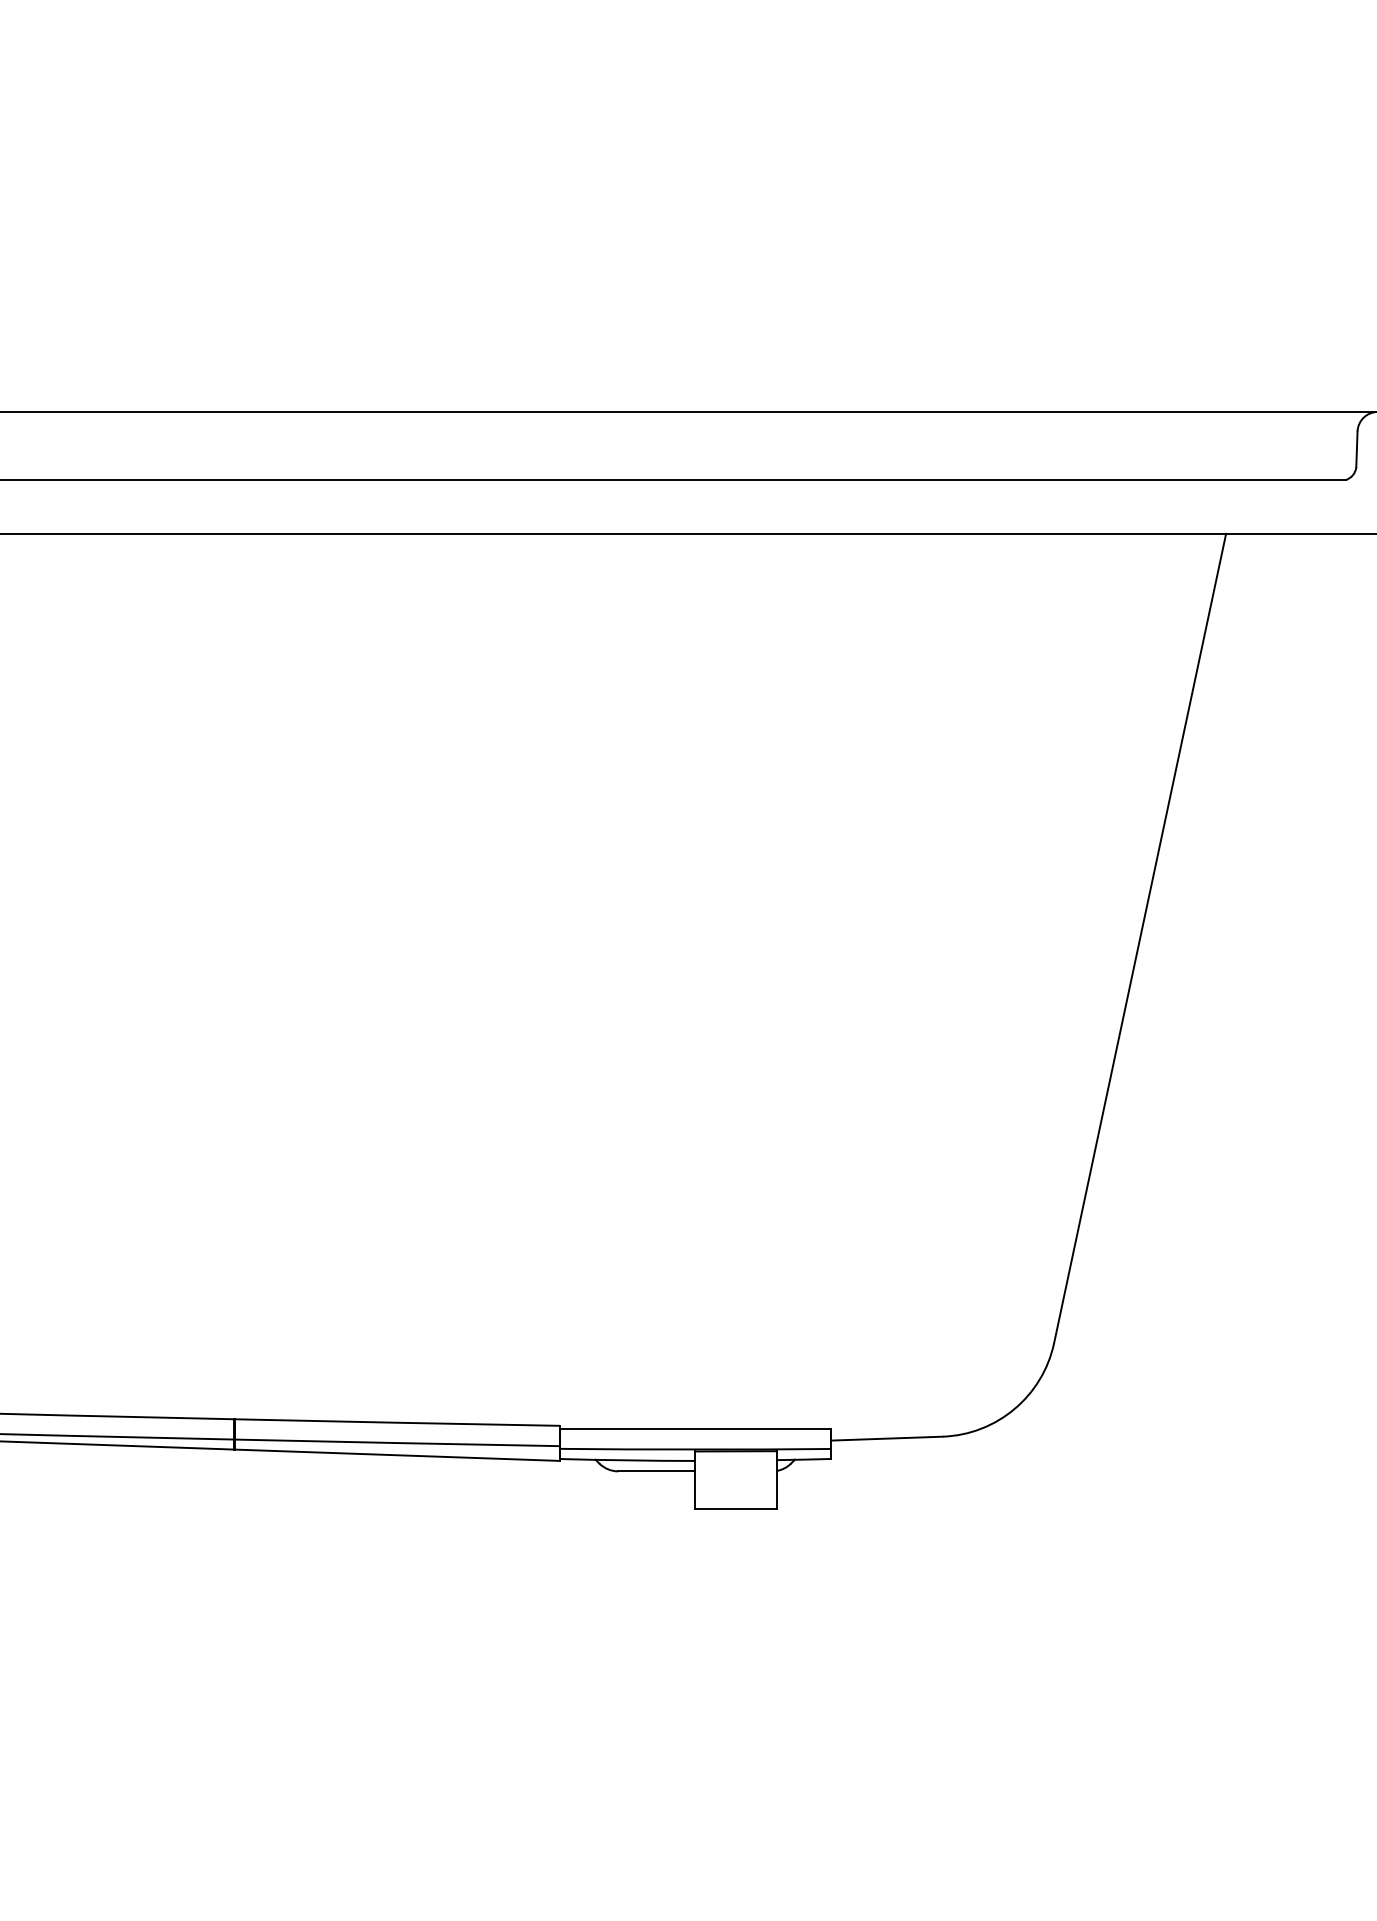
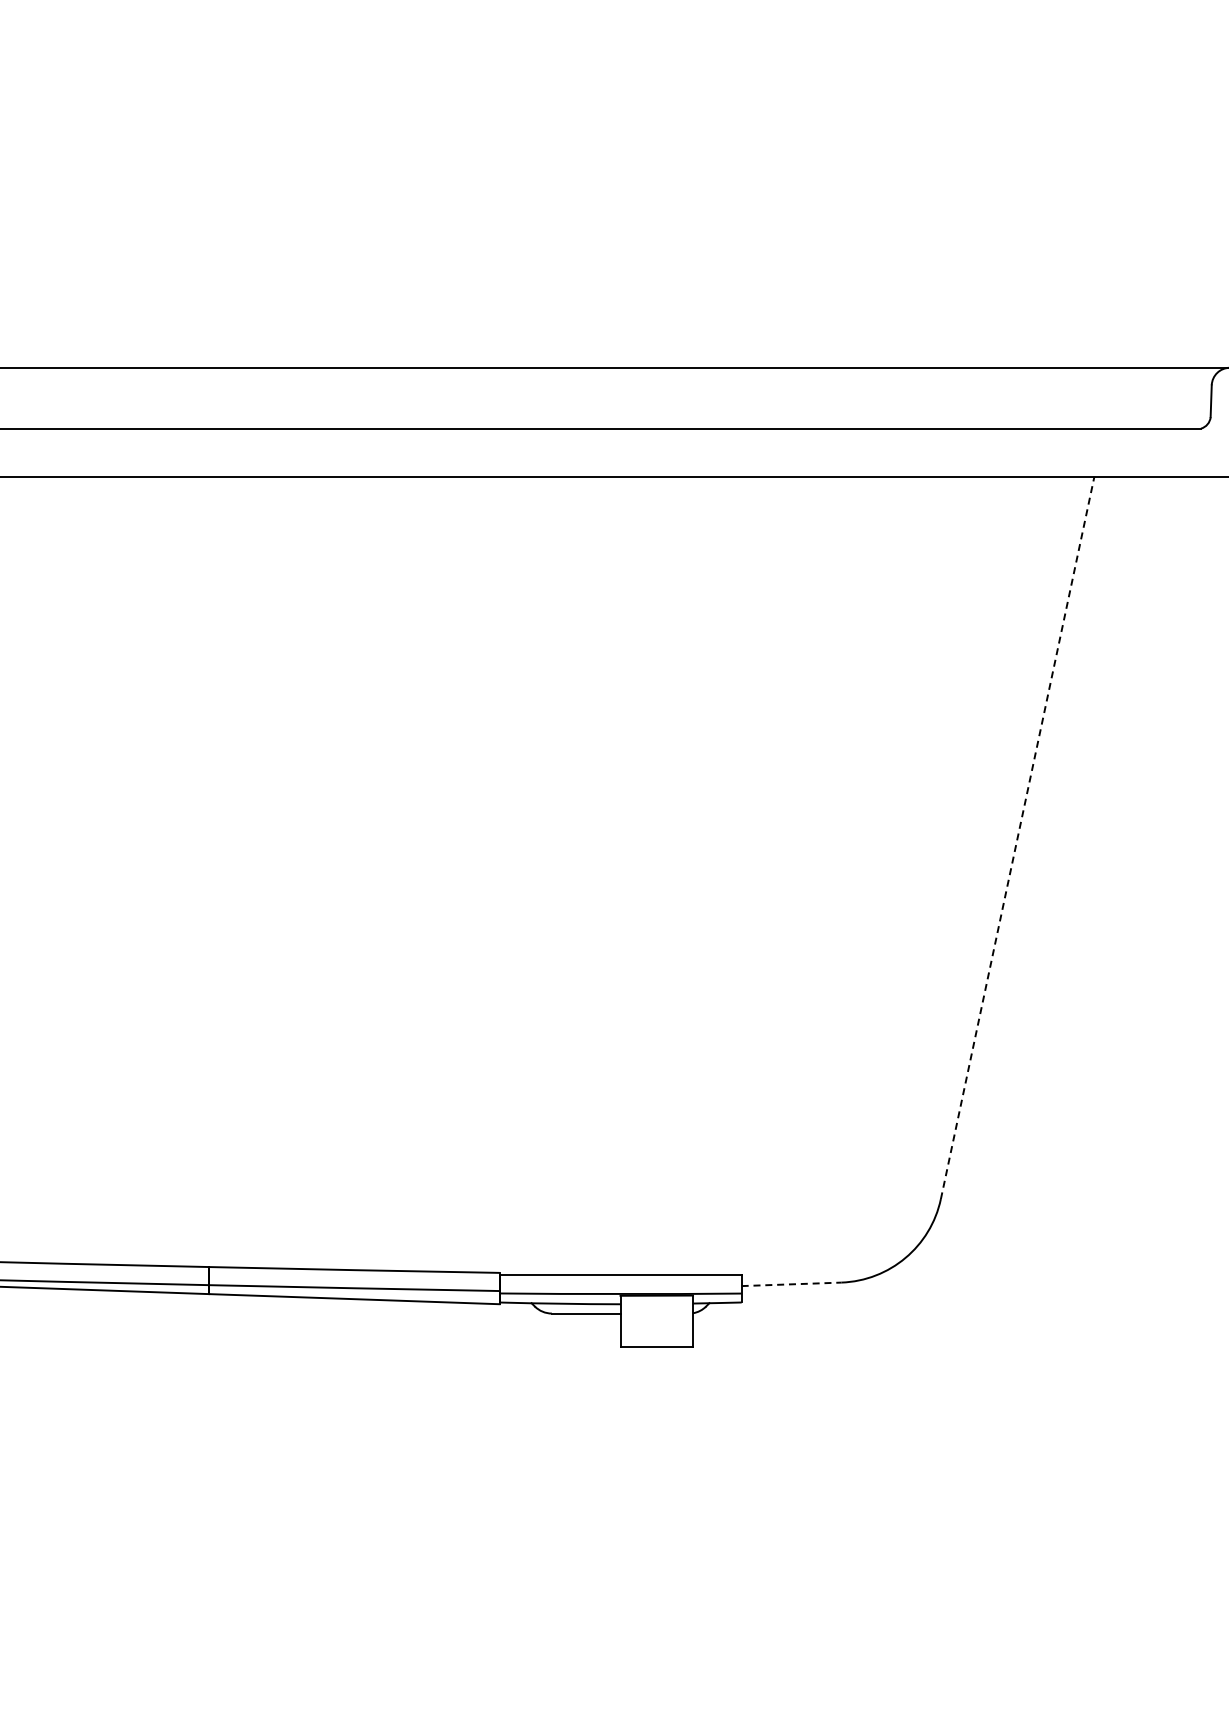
line: (1139, 938) -> (1017, 837), solid -> dashed
line: (886, 1438) -> (791, 1284), solid -> dashed

